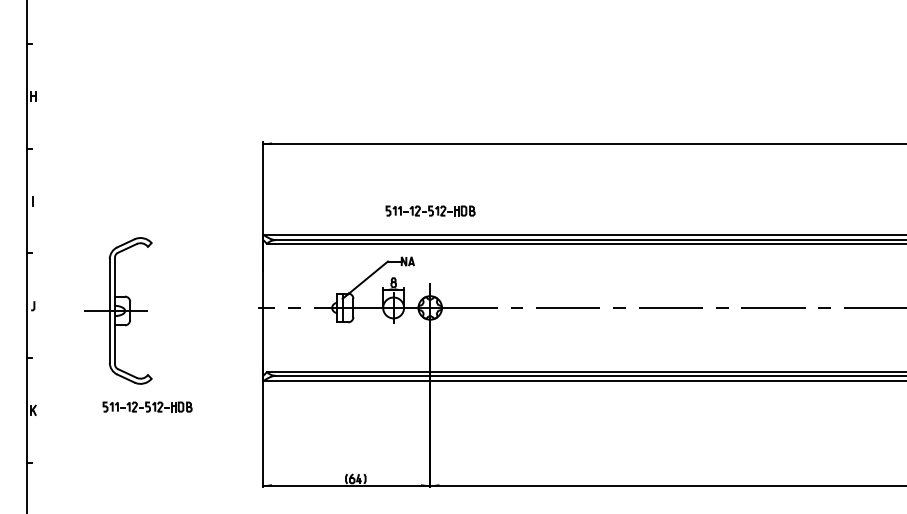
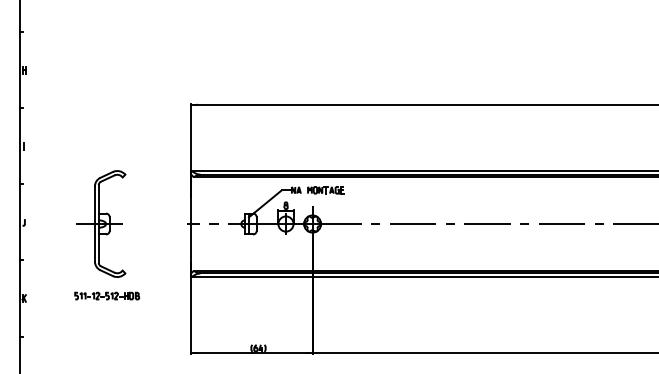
part: (430, 210) -> (312, 153), removed
part: (448, 261) -> (325, 190), added
part: (118, 310) -> (101, 223), moved

